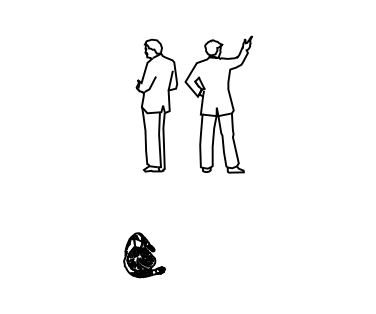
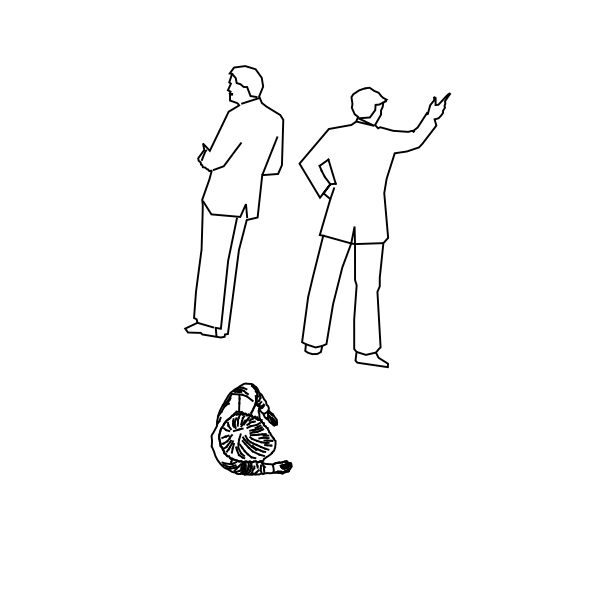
part: (144, 255) -> (255, 431), moved

